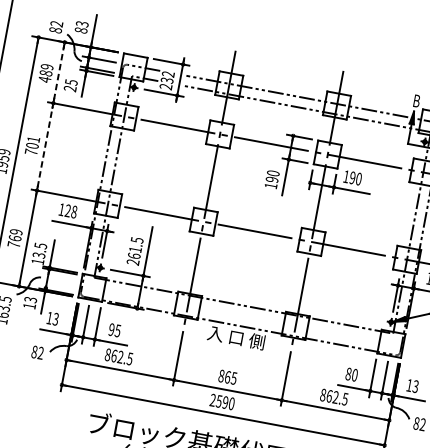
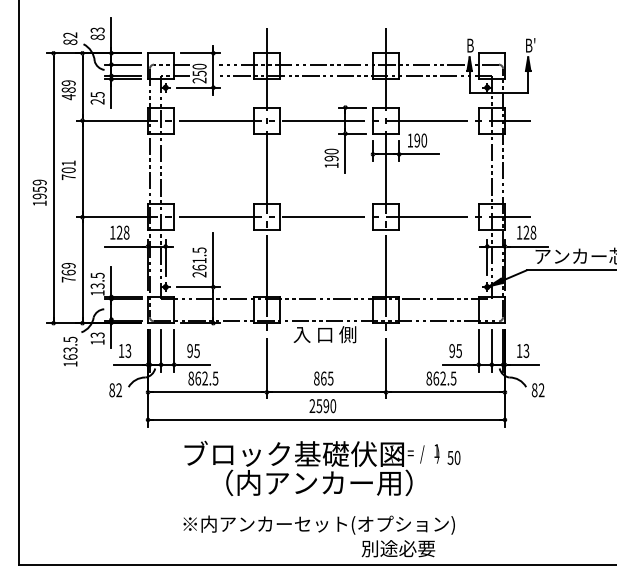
line: (59, 72) -> (82, 86), dashed -> solid
text: (167, 76) -> (199, 69), 232 -> 250
line: (45, 146) -> (82, 168), dashed -> solid
text: (351, 374) -> (455, 350), 80 -> 95

